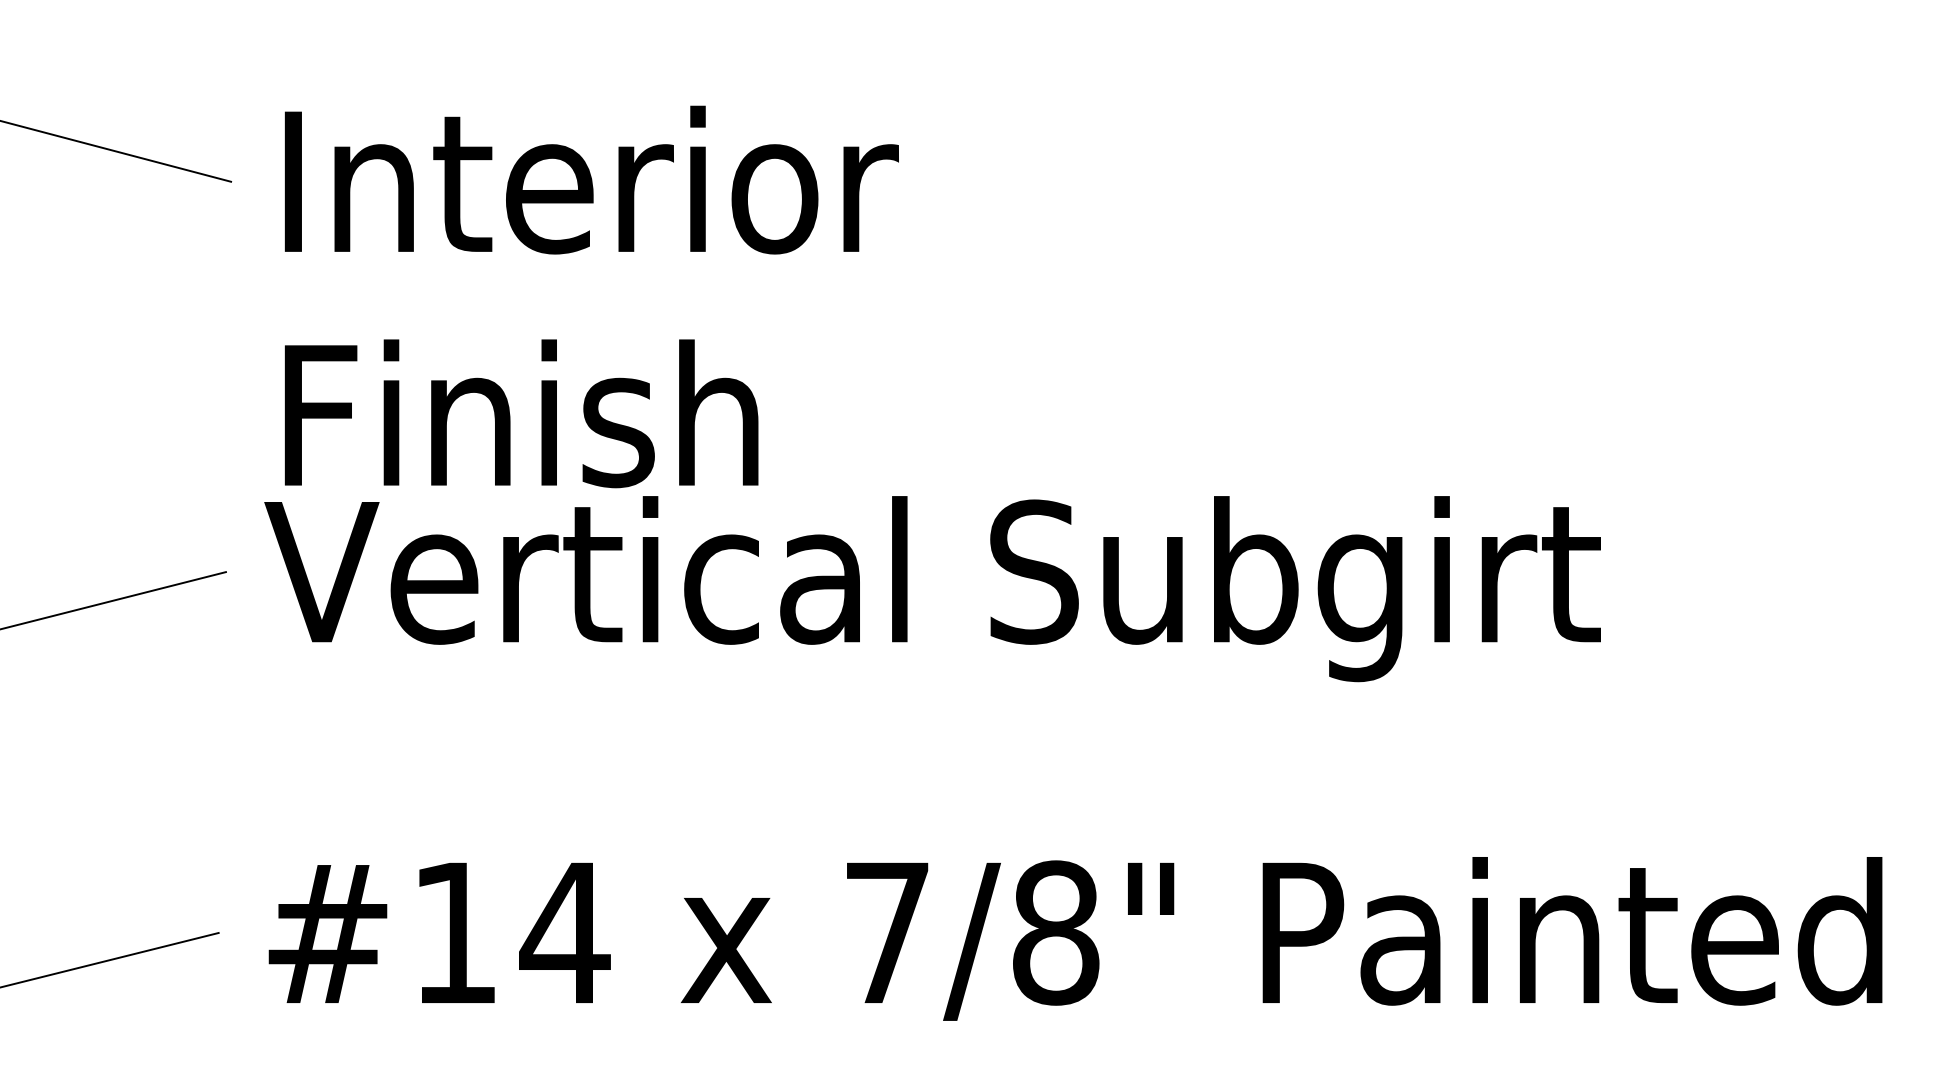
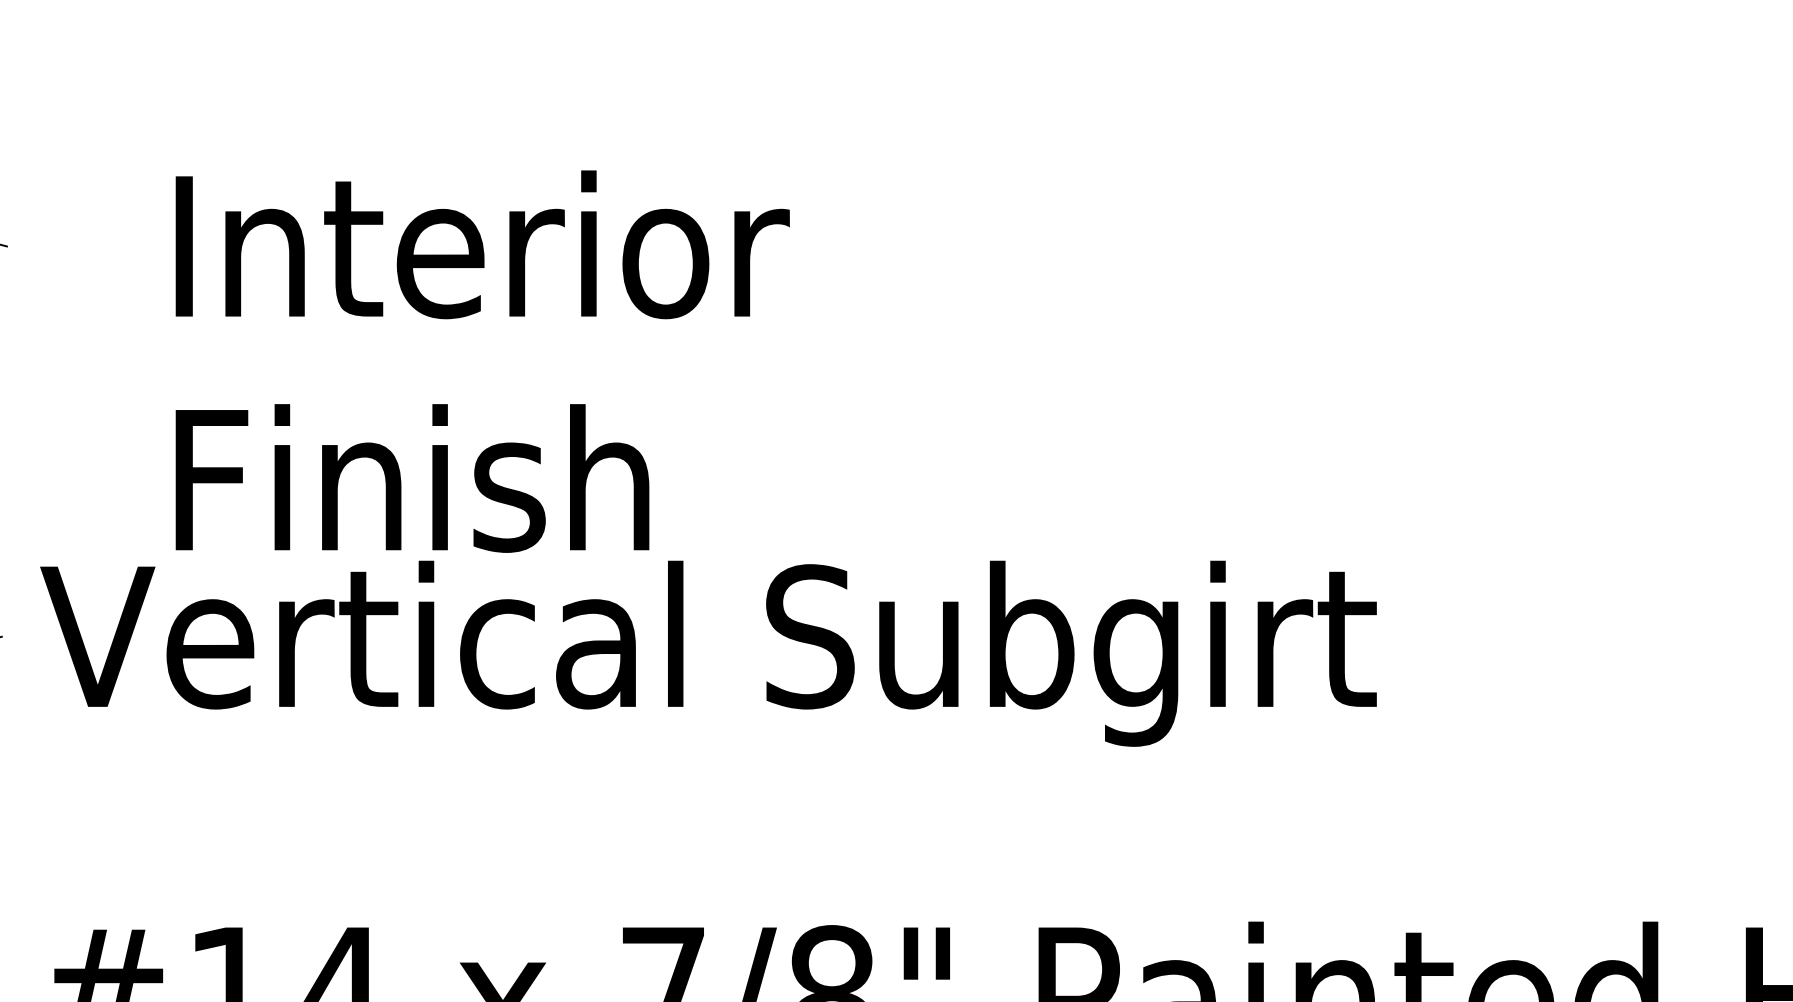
text: (591, 296) -> (482, 361), moved

